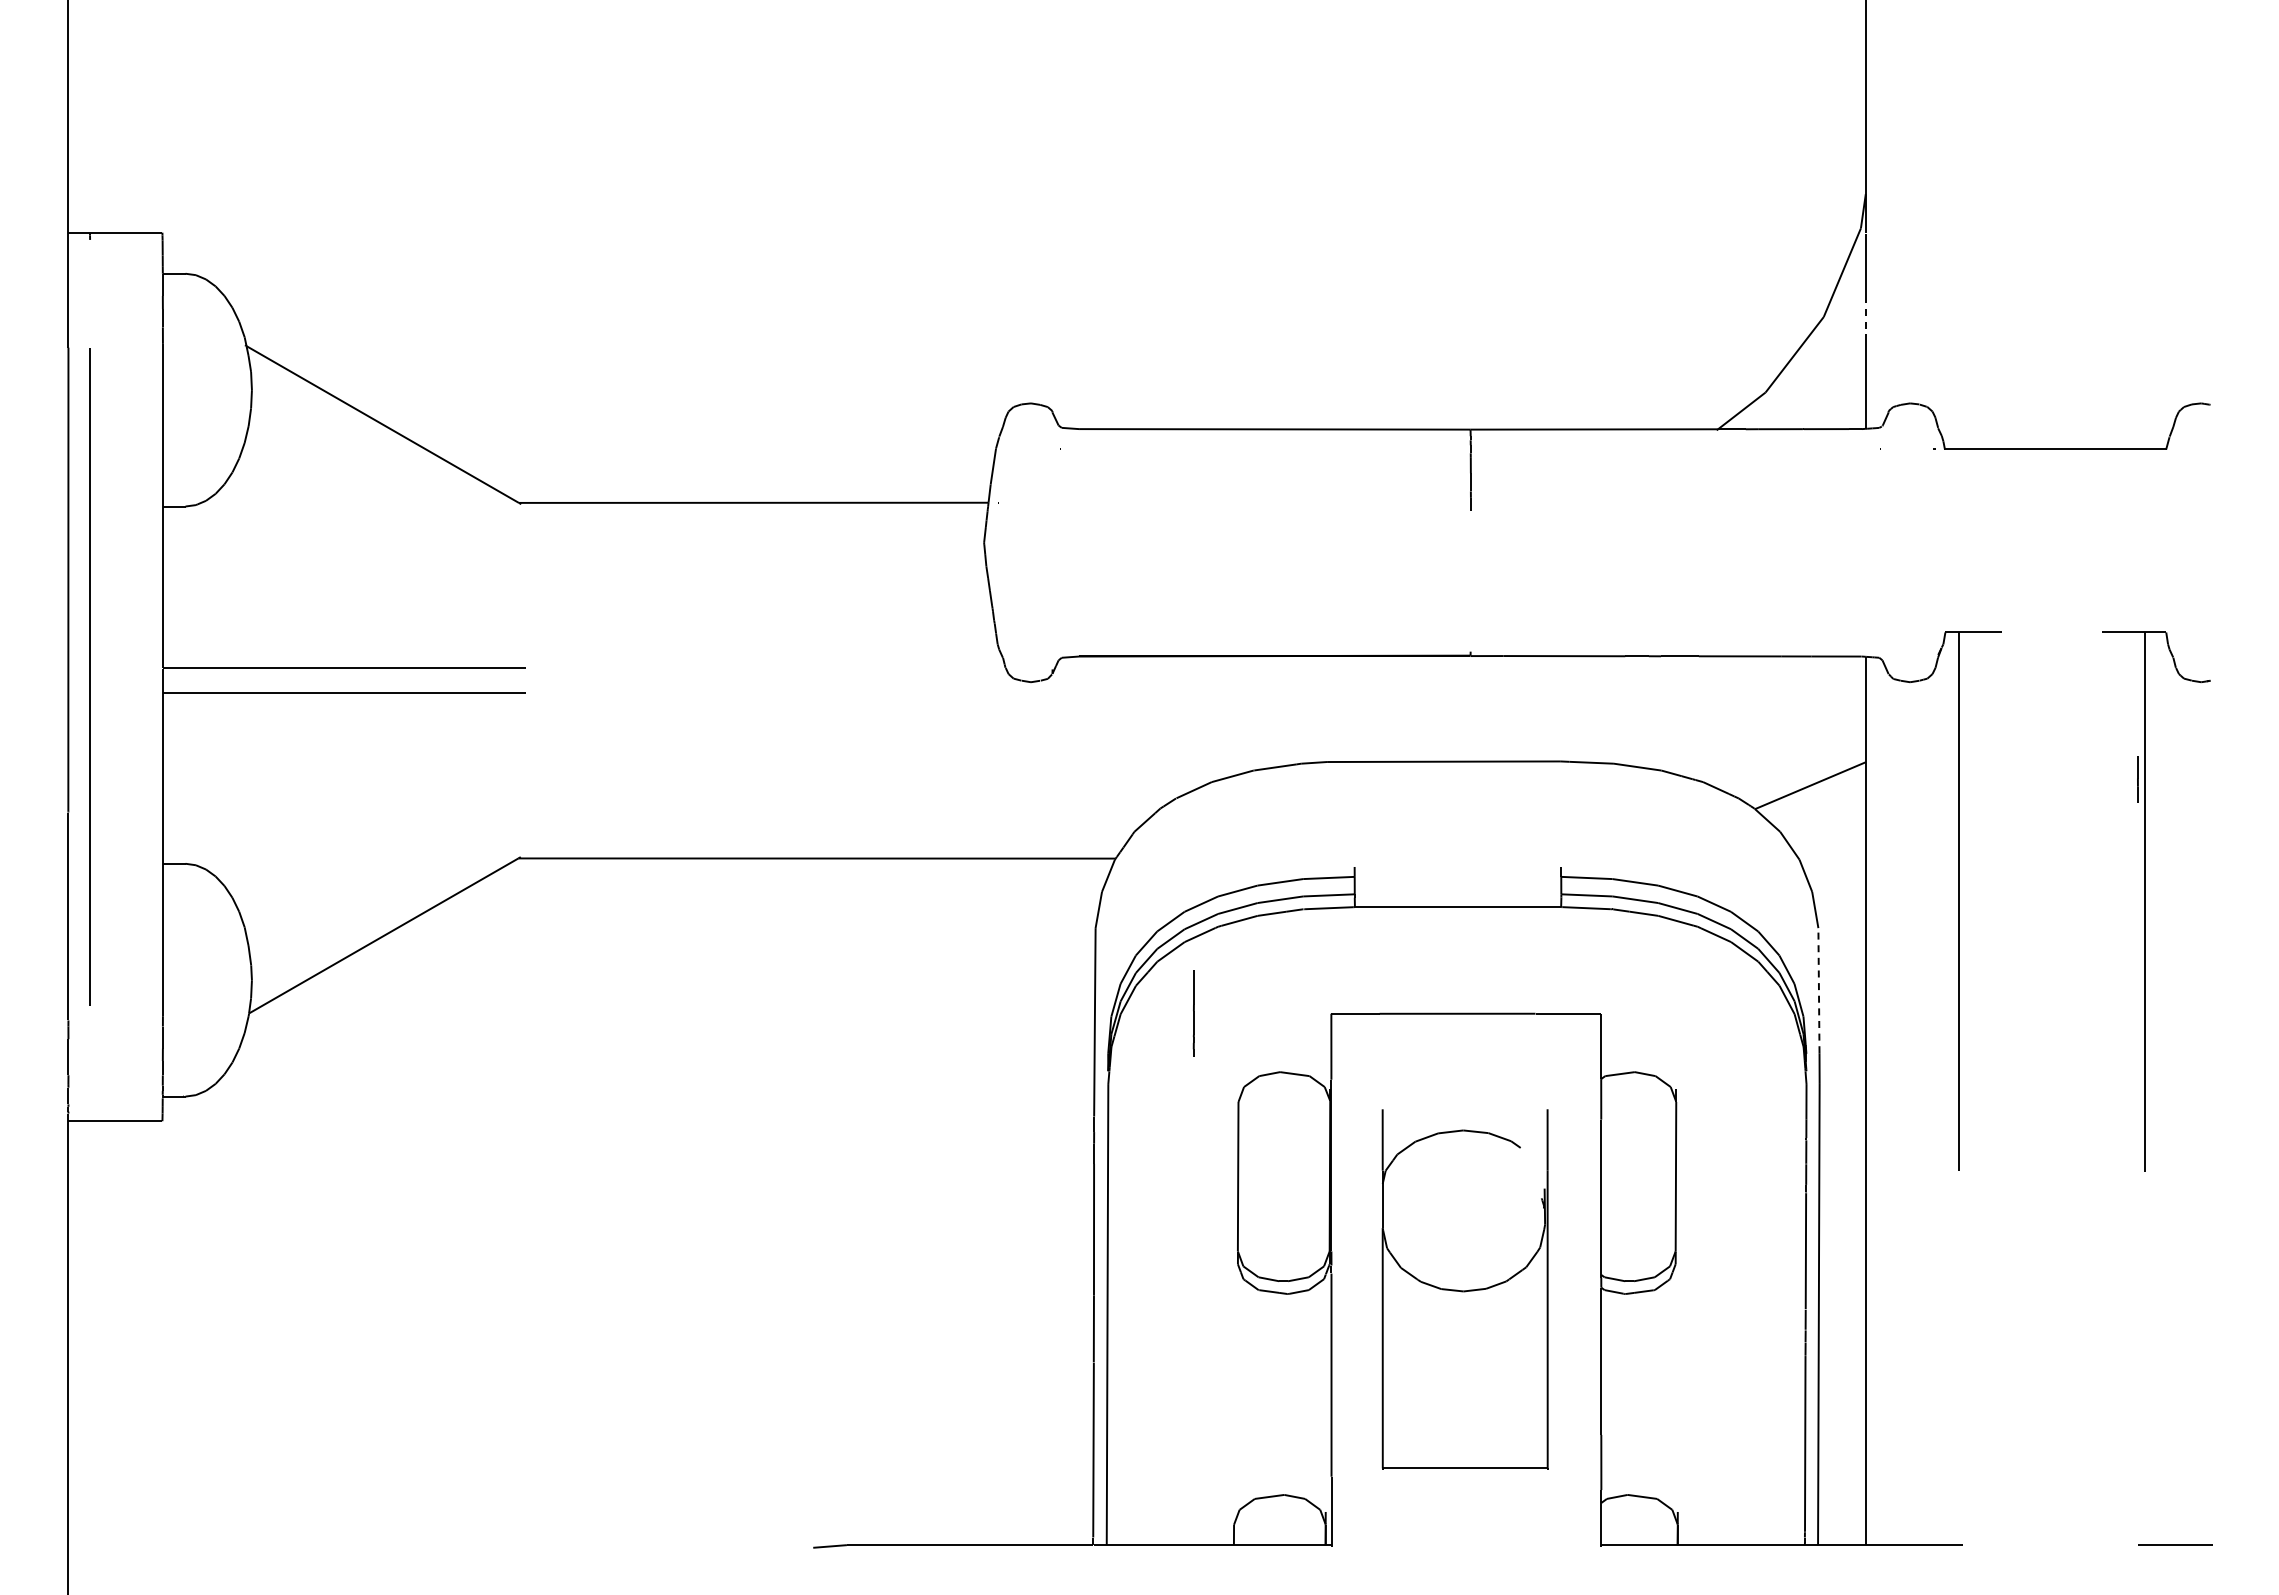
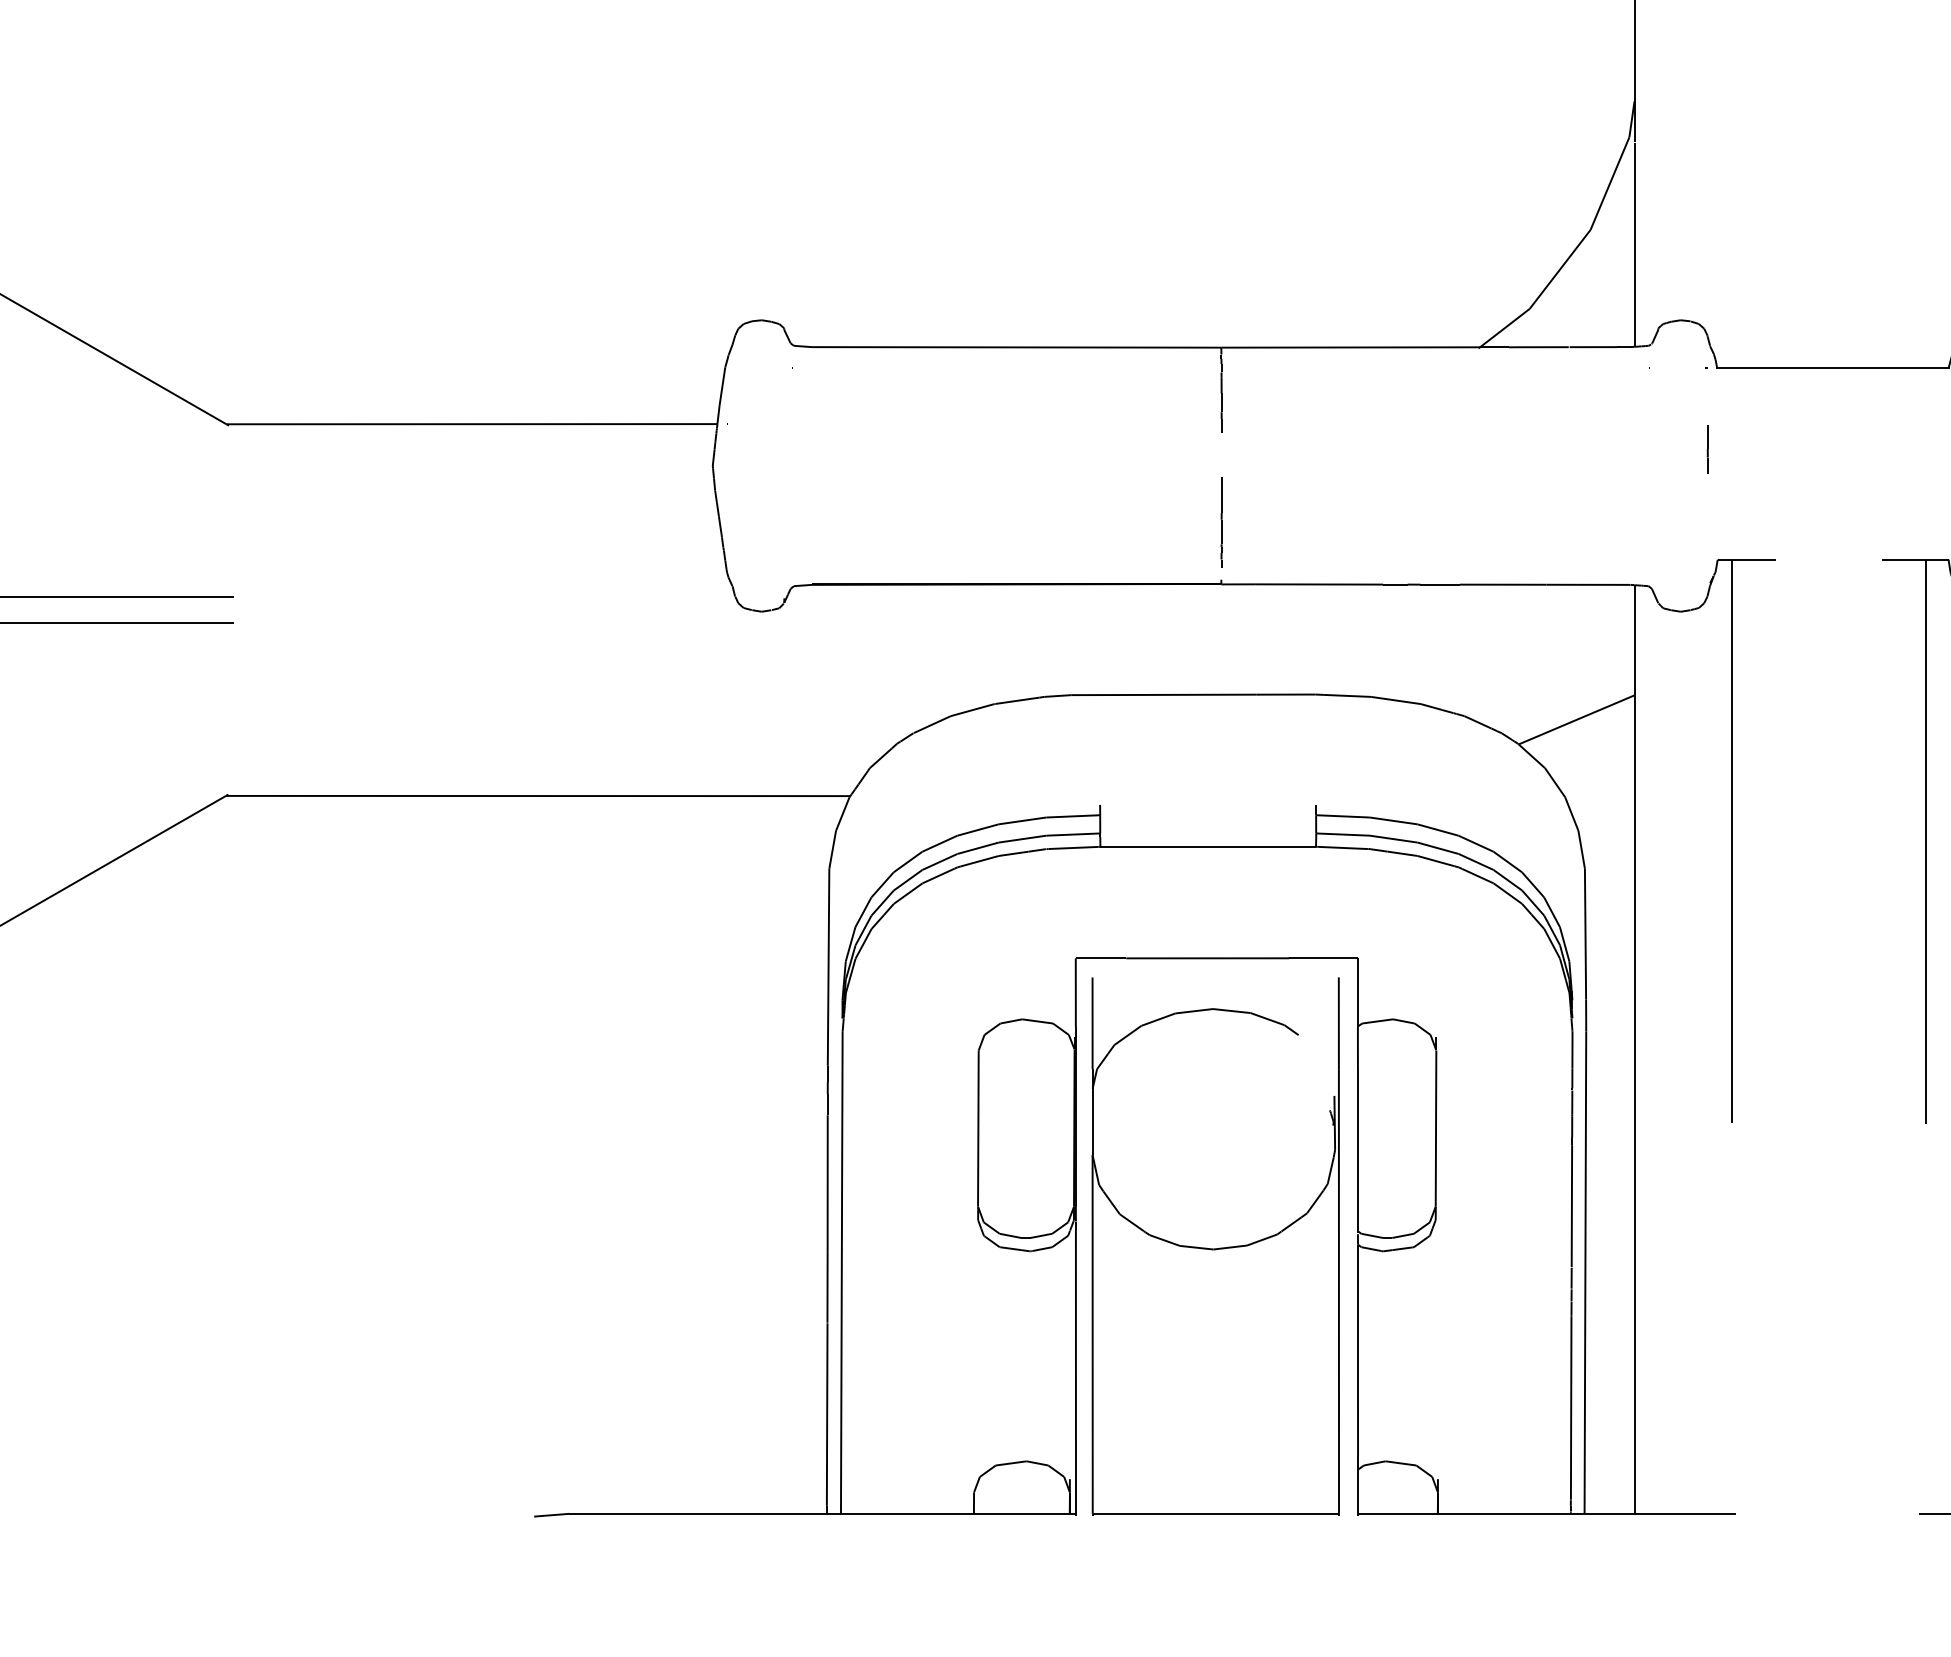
line: (1865, 321) -> (1634, 234), dashed -> solid
line: (2137, 779) -> (1707, 449), moved
line: (1818, 990) -> (1585, 934), dashed -> solid
line: (1193, 1013) -> (1221, 522), moved
part: (1464, 1289) -> (1214, 1246), size x1.43

